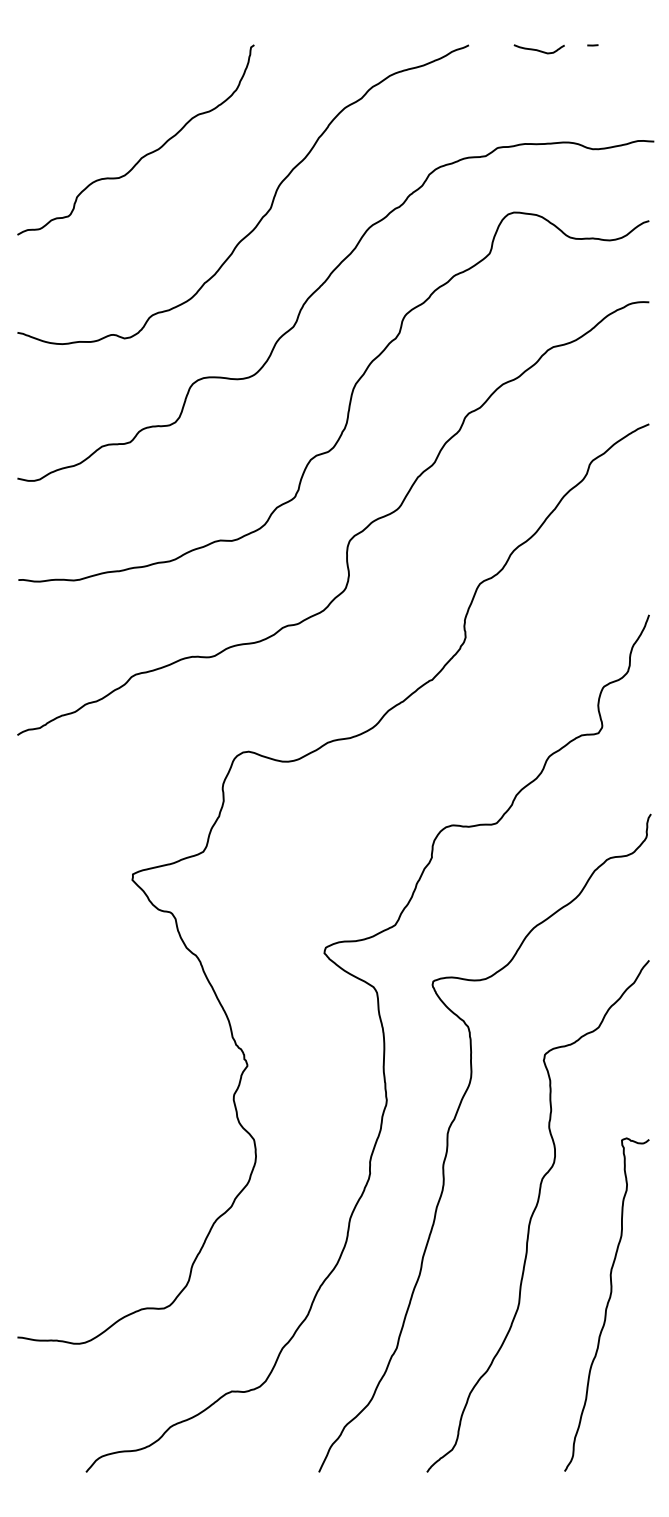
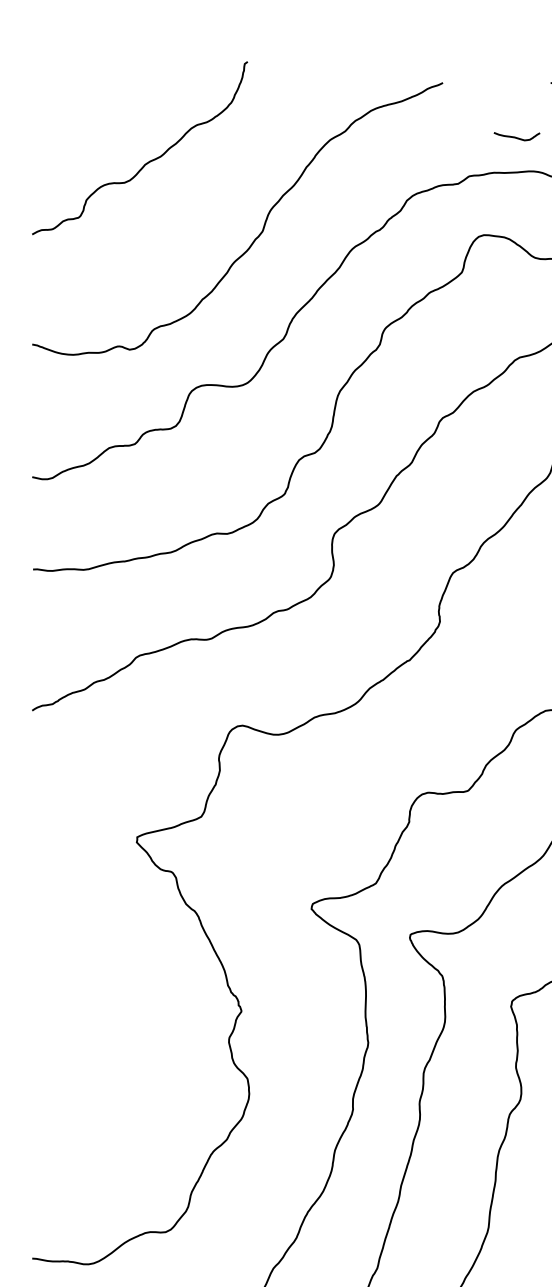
curve: (538, 49) -> (516, 136), moved
curve: (146, 153) -> (149, 160), moved

